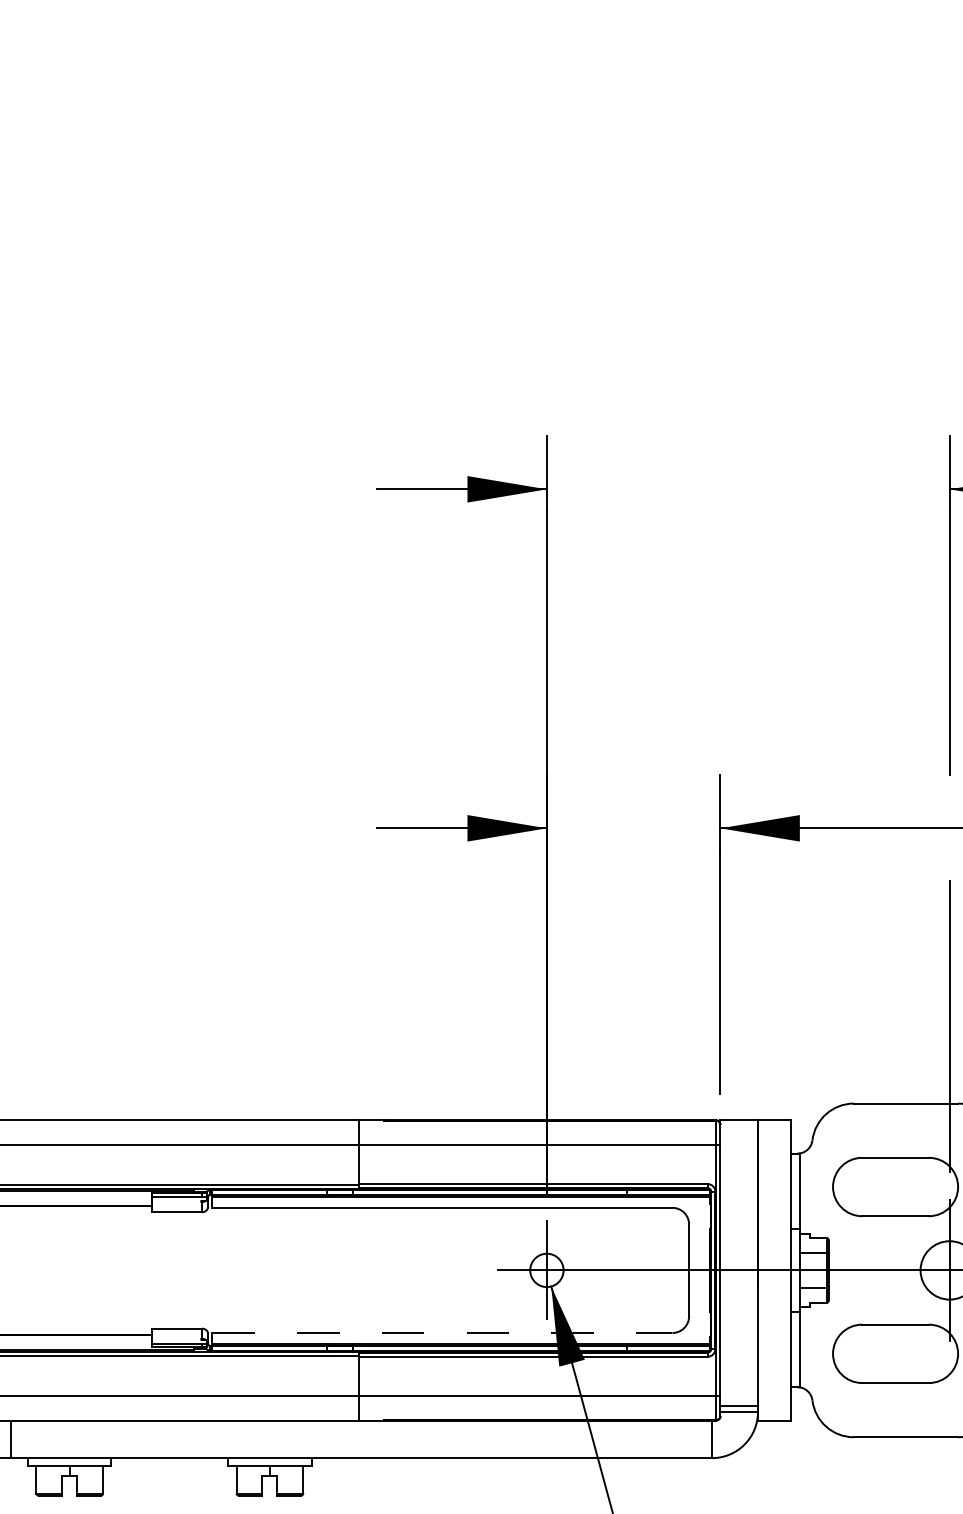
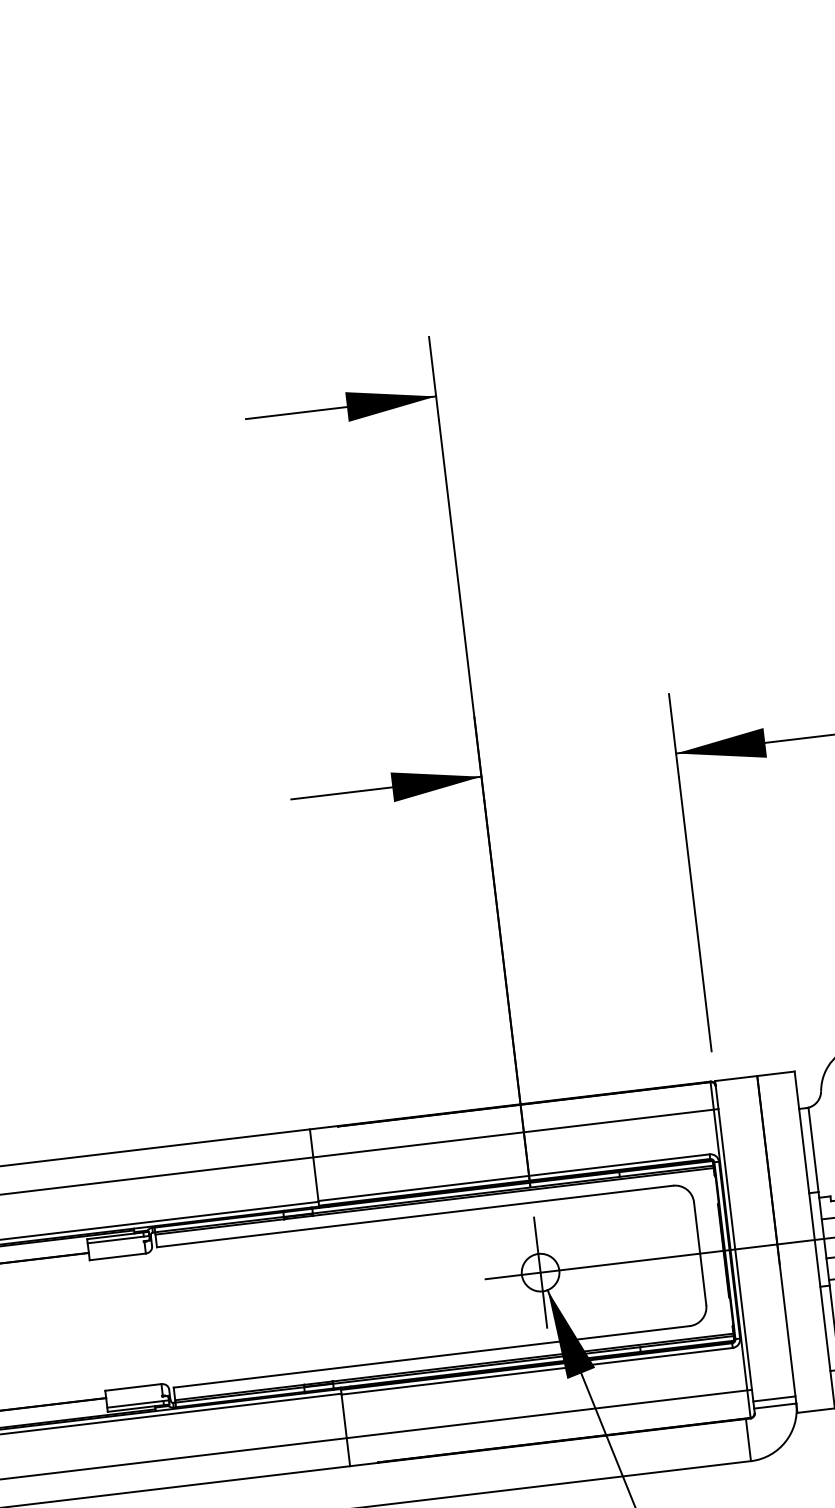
line: (442, 1333) -> (431, 1357), dashed -> solid

